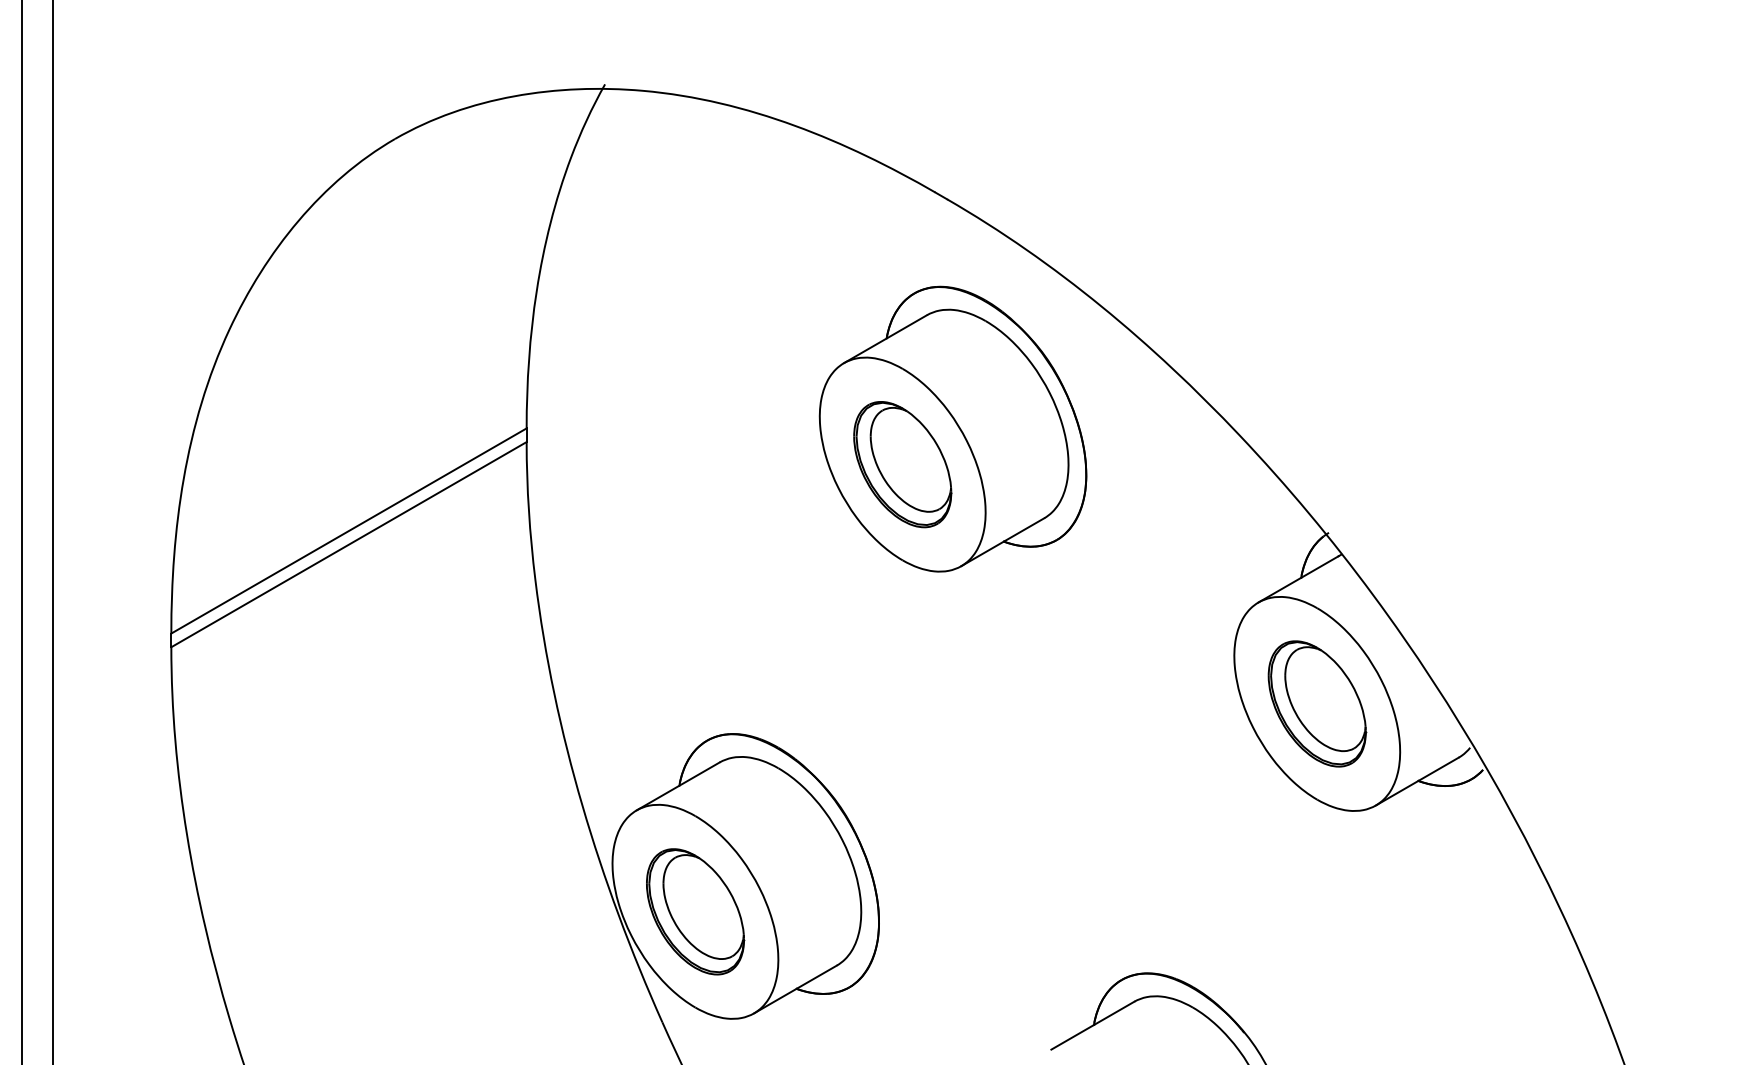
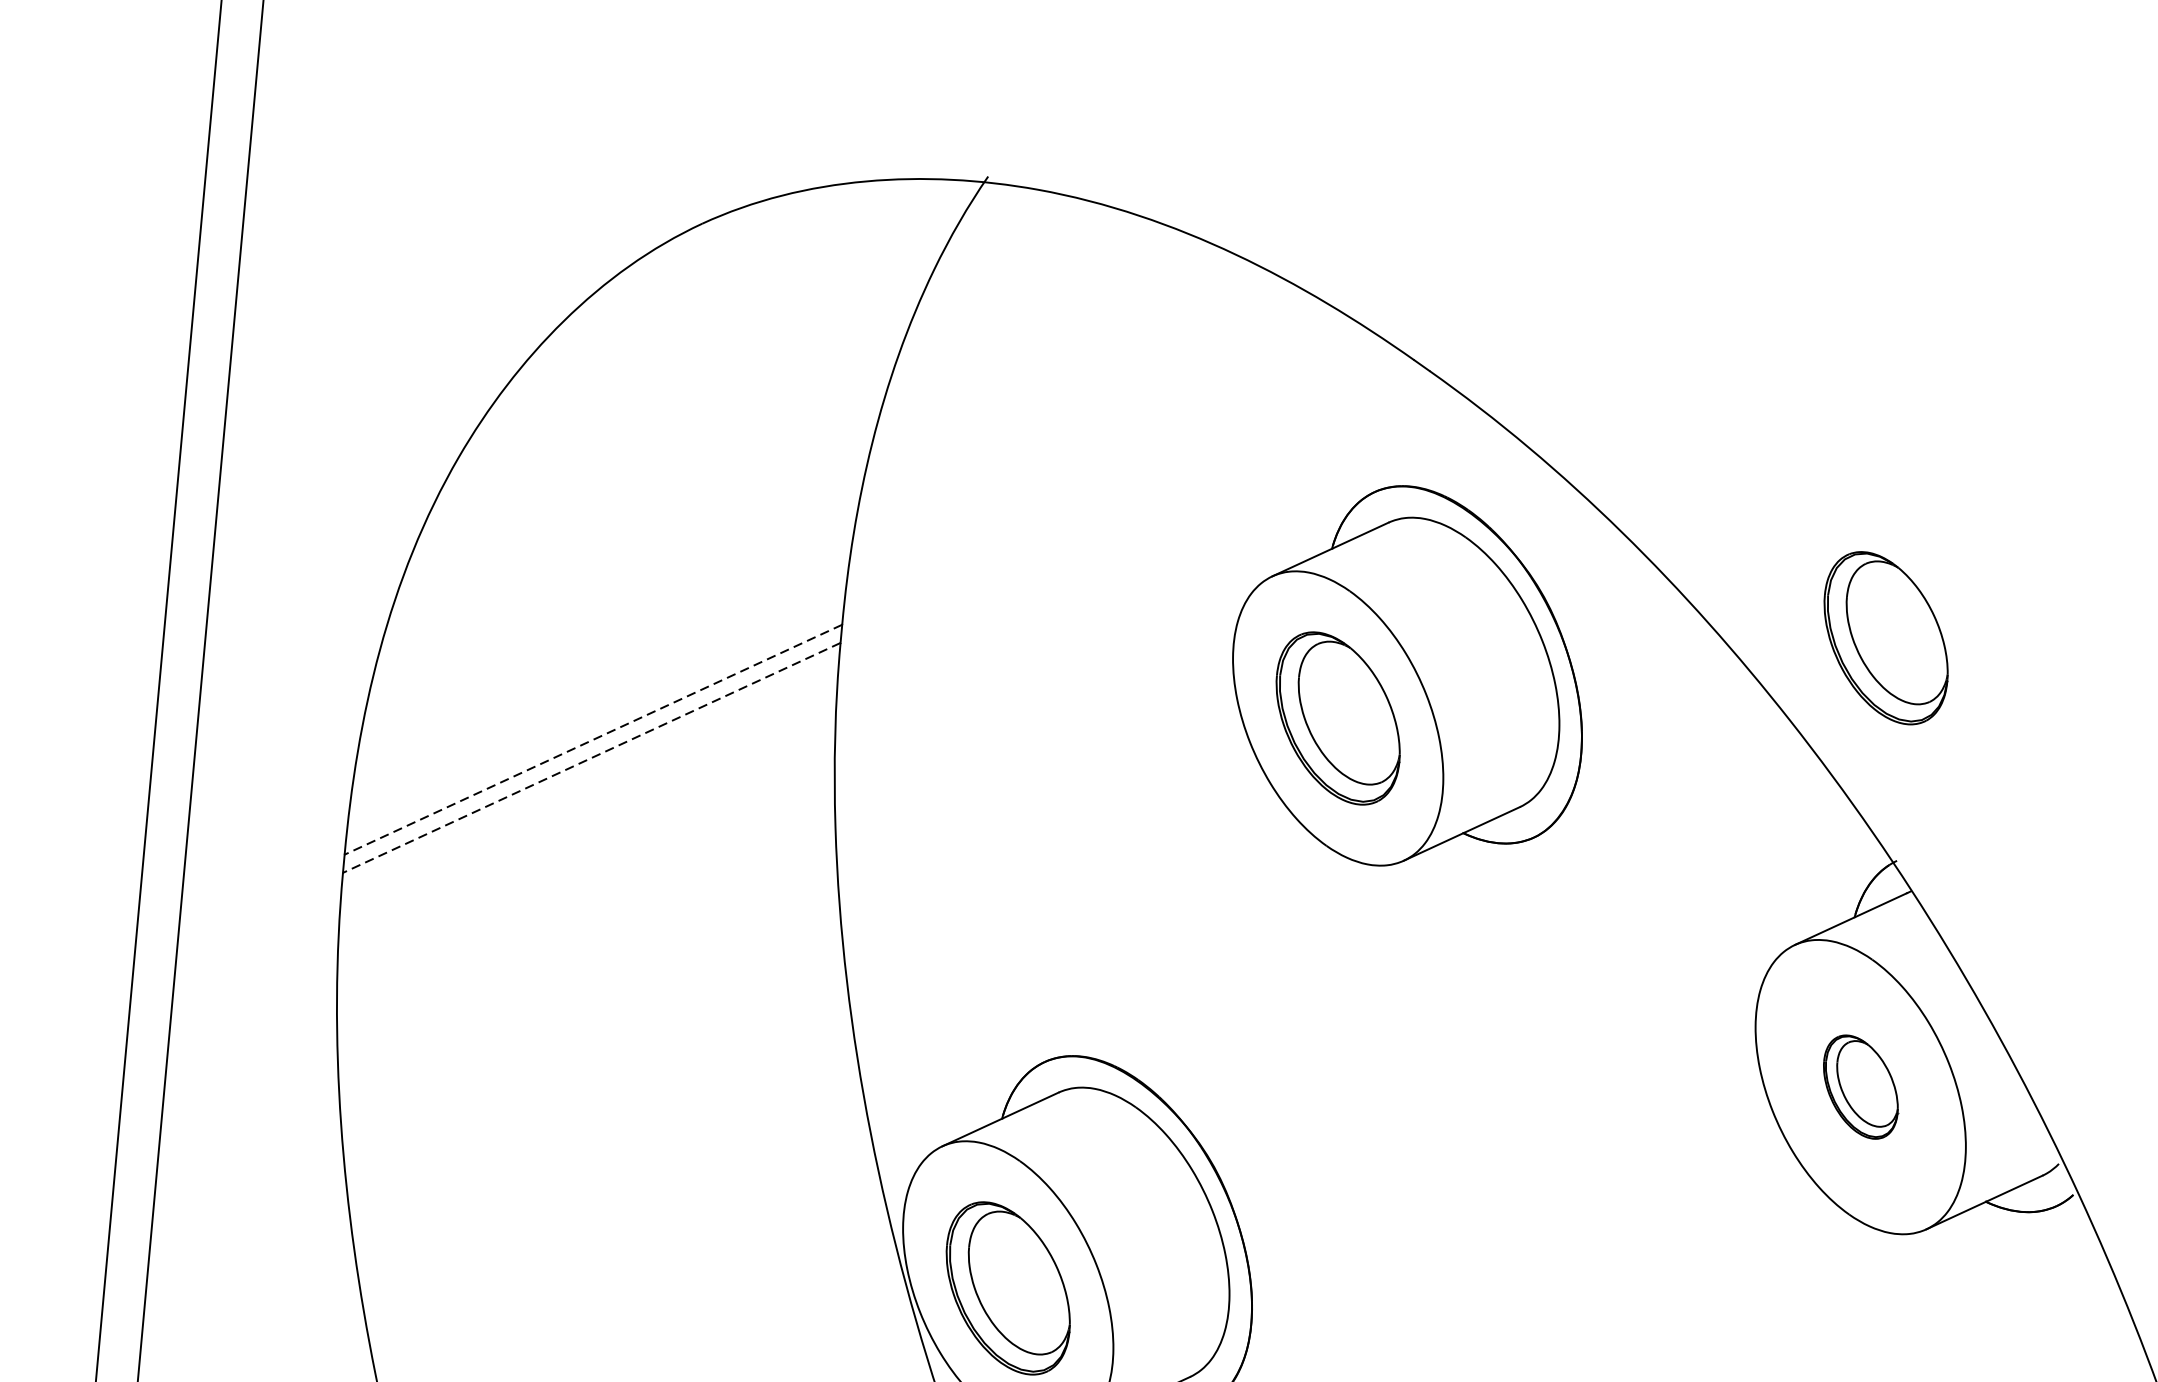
part: (1305, 367) -> (1885, 638), added
line: (348, 531) -> (592, 740), solid -> dashed
line: (348, 544) -> (591, 757), solid -> dashed
part: (1317, 703) -> (1861, 1086), size x0.6

